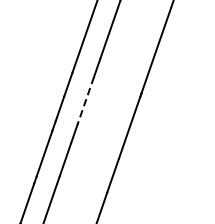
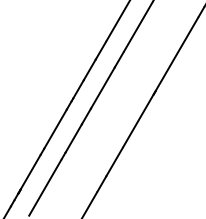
line: (85, 101) -> (102, 88), dashed -> solid

